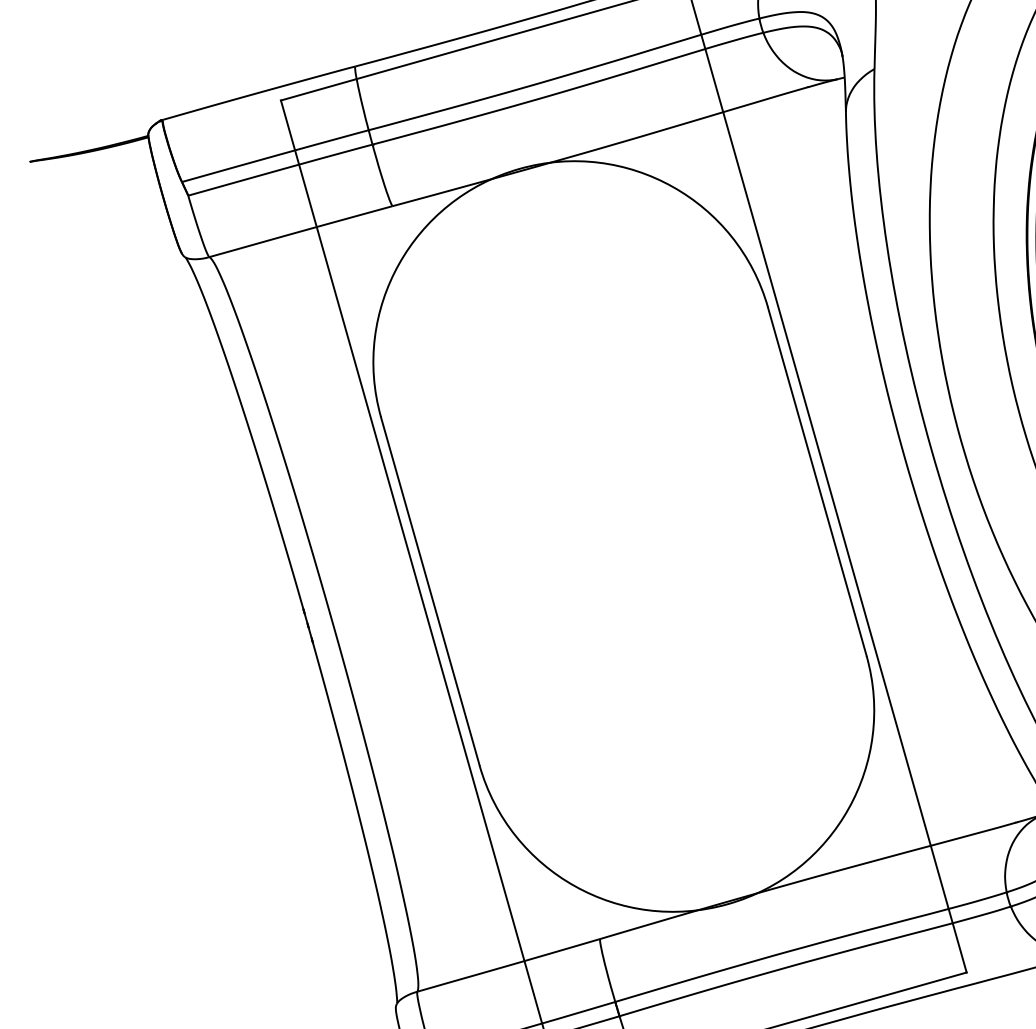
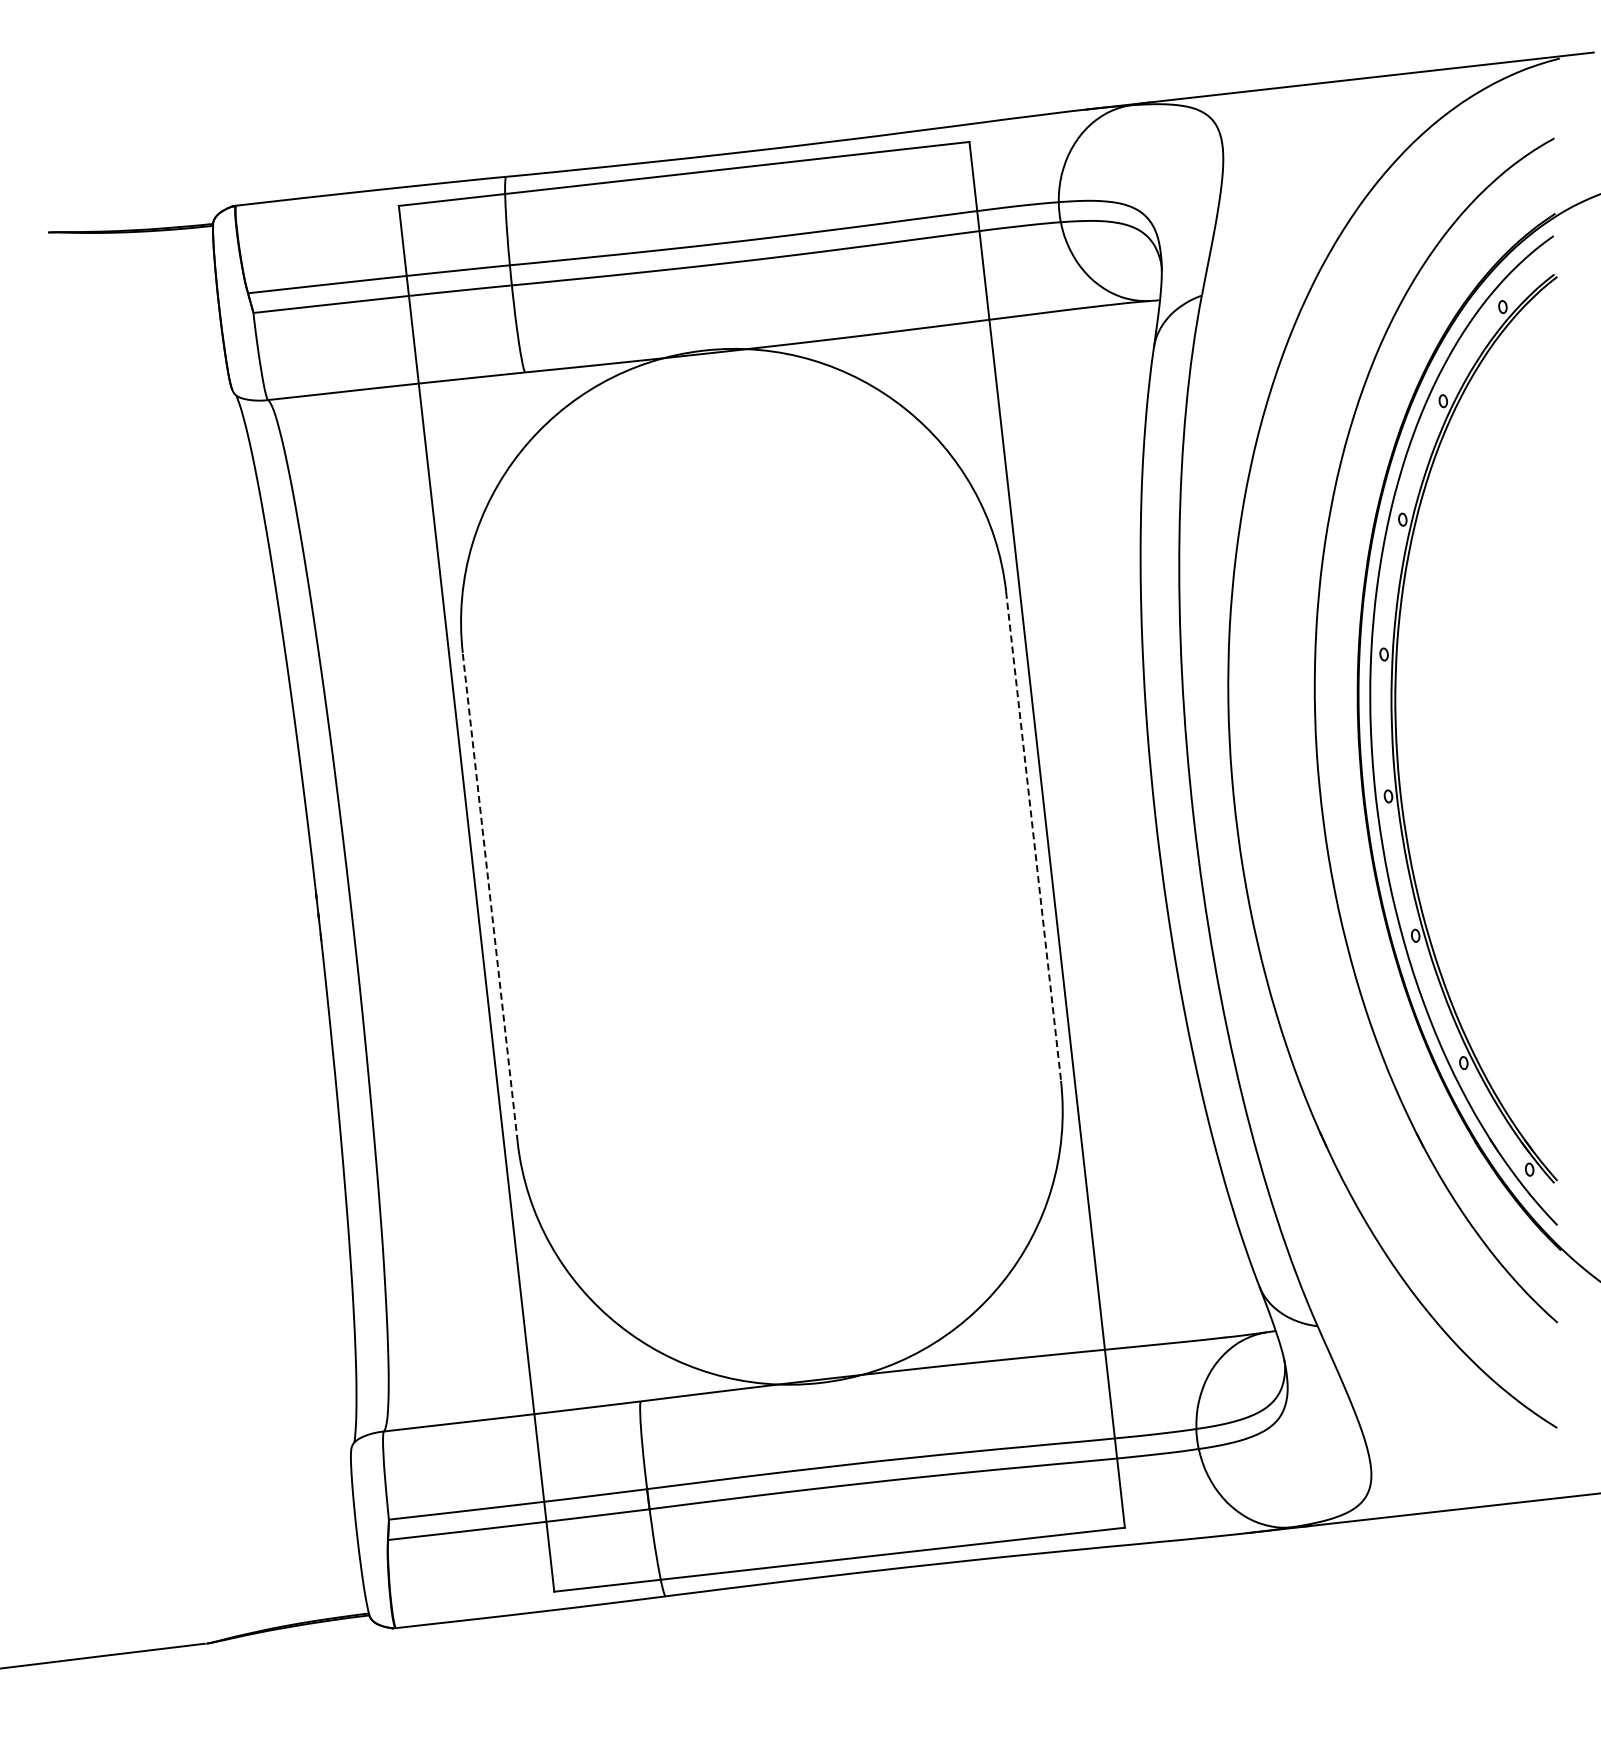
line: (817, 481) -> (1033, 836), solid -> dashed
line: (430, 590) -> (490, 896), solid -> dashed

